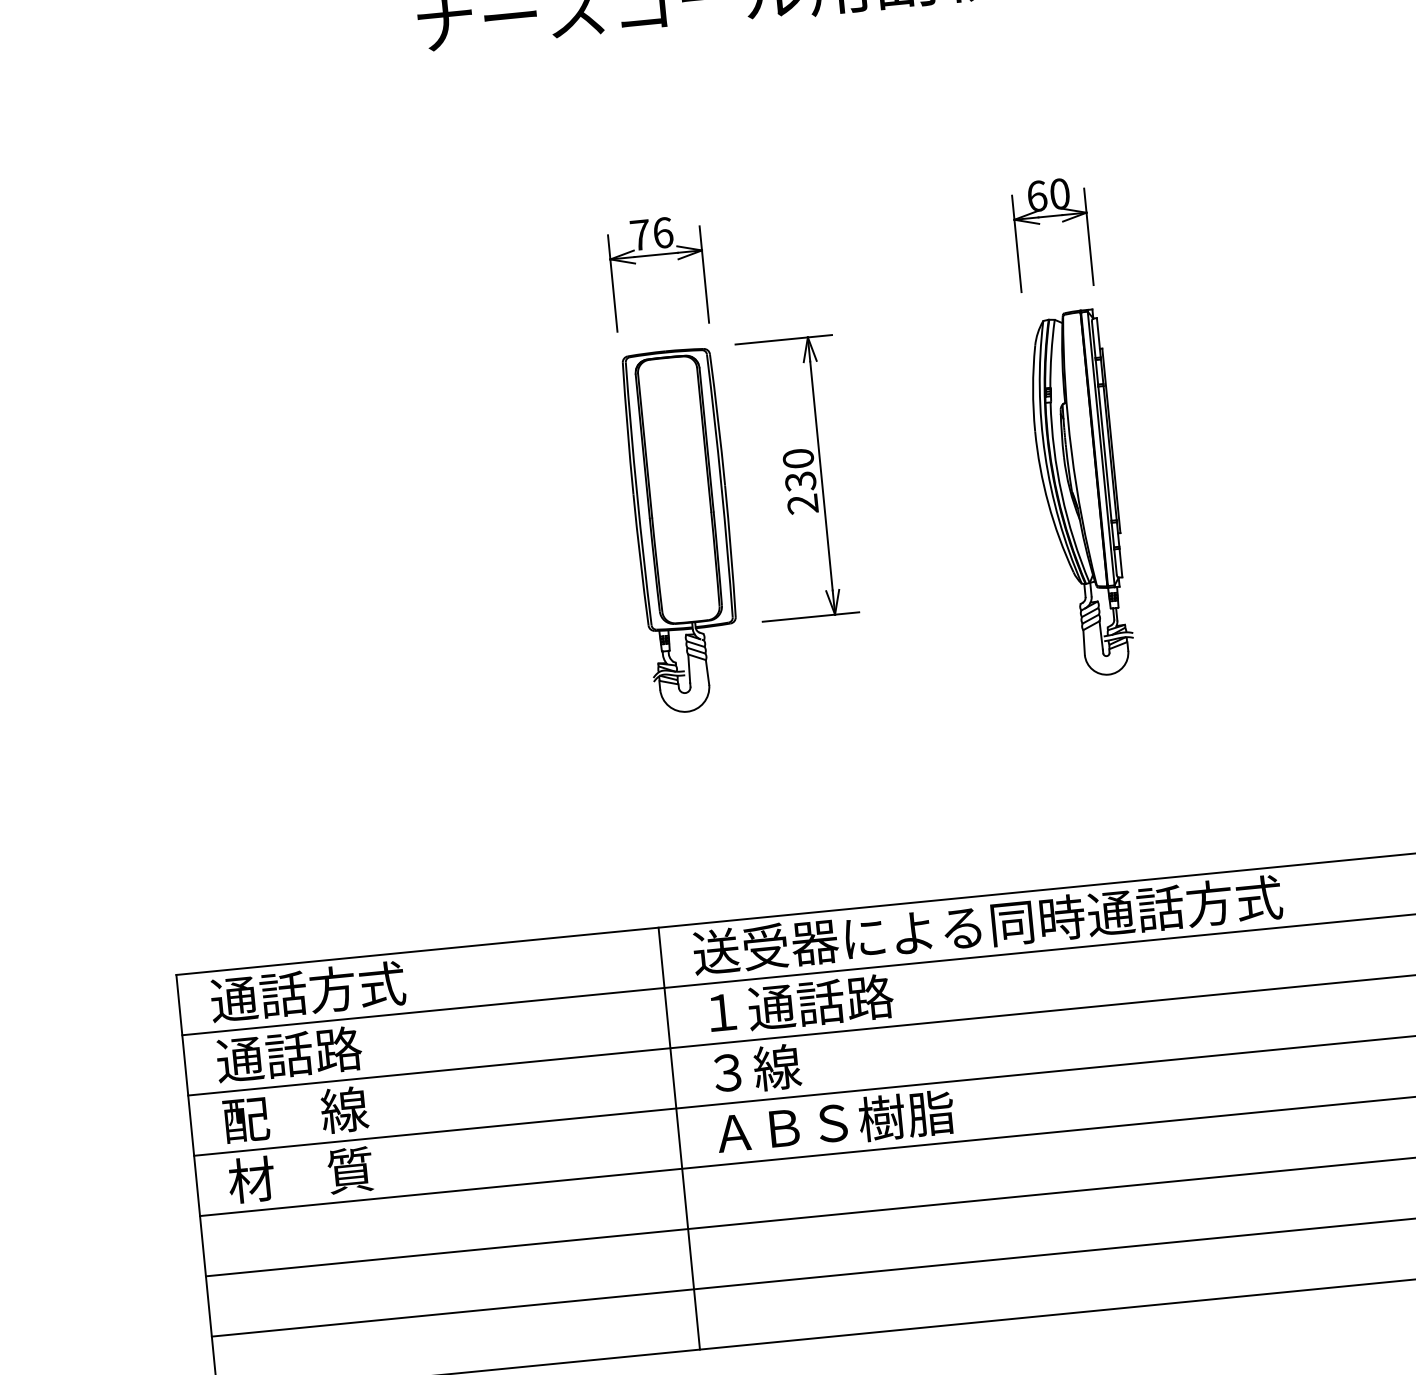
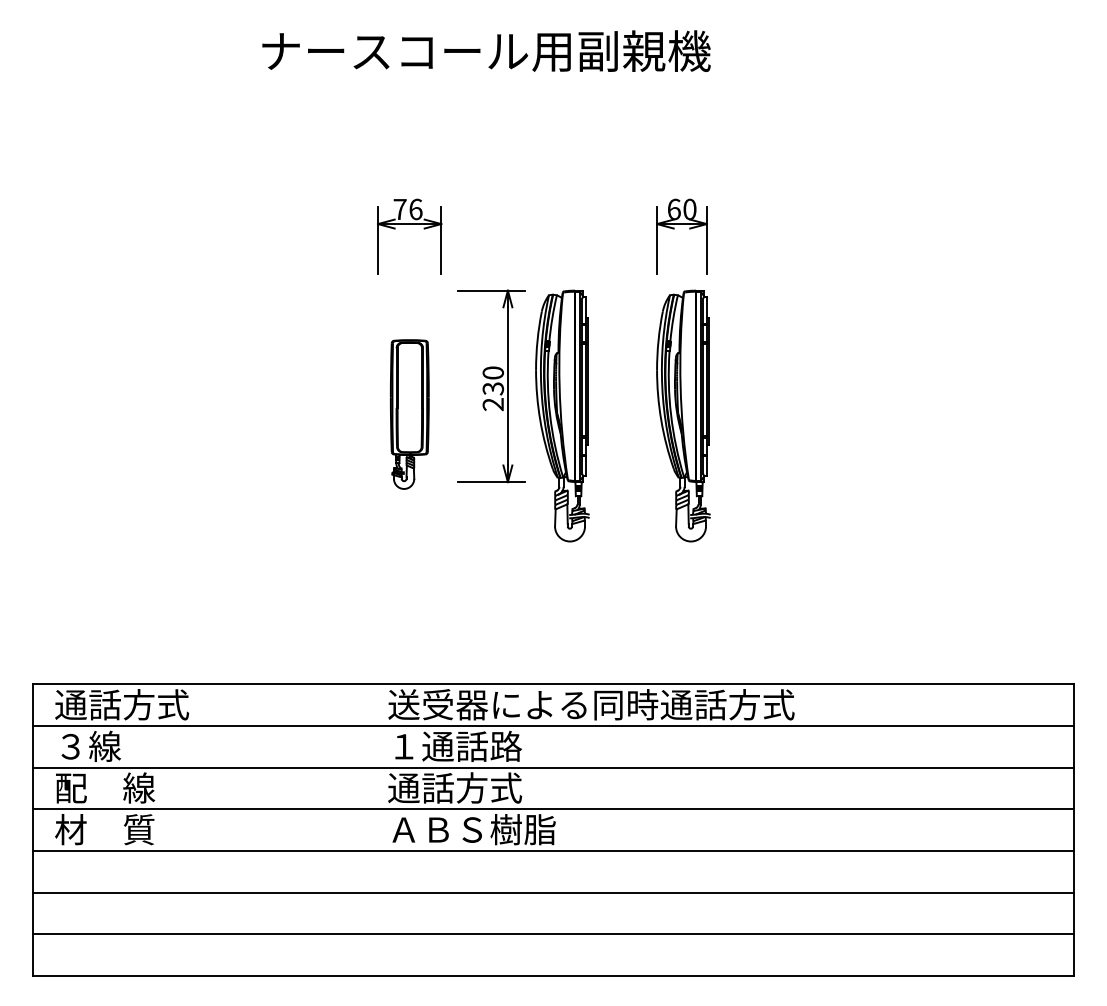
part: (904, 510) -> (562, 415), added
part: (682, 530) -> (409, 414), size x0.6
text: (288, 1053) -> (104, 745), 通話路 -> ３線
text: (802, 1064) -> (455, 787), ３線 -> 通話方式
line: (679, 1137) -> (366, 829), removed

